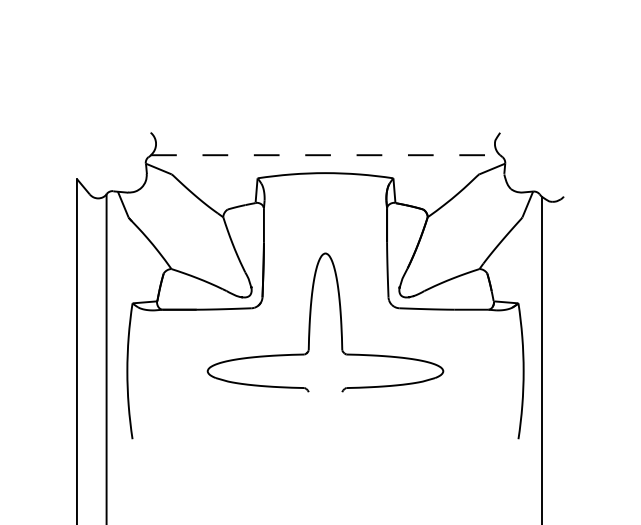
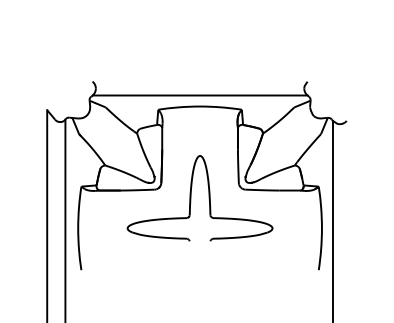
line: (326, 155) -> (200, 95), dashed -> solid

